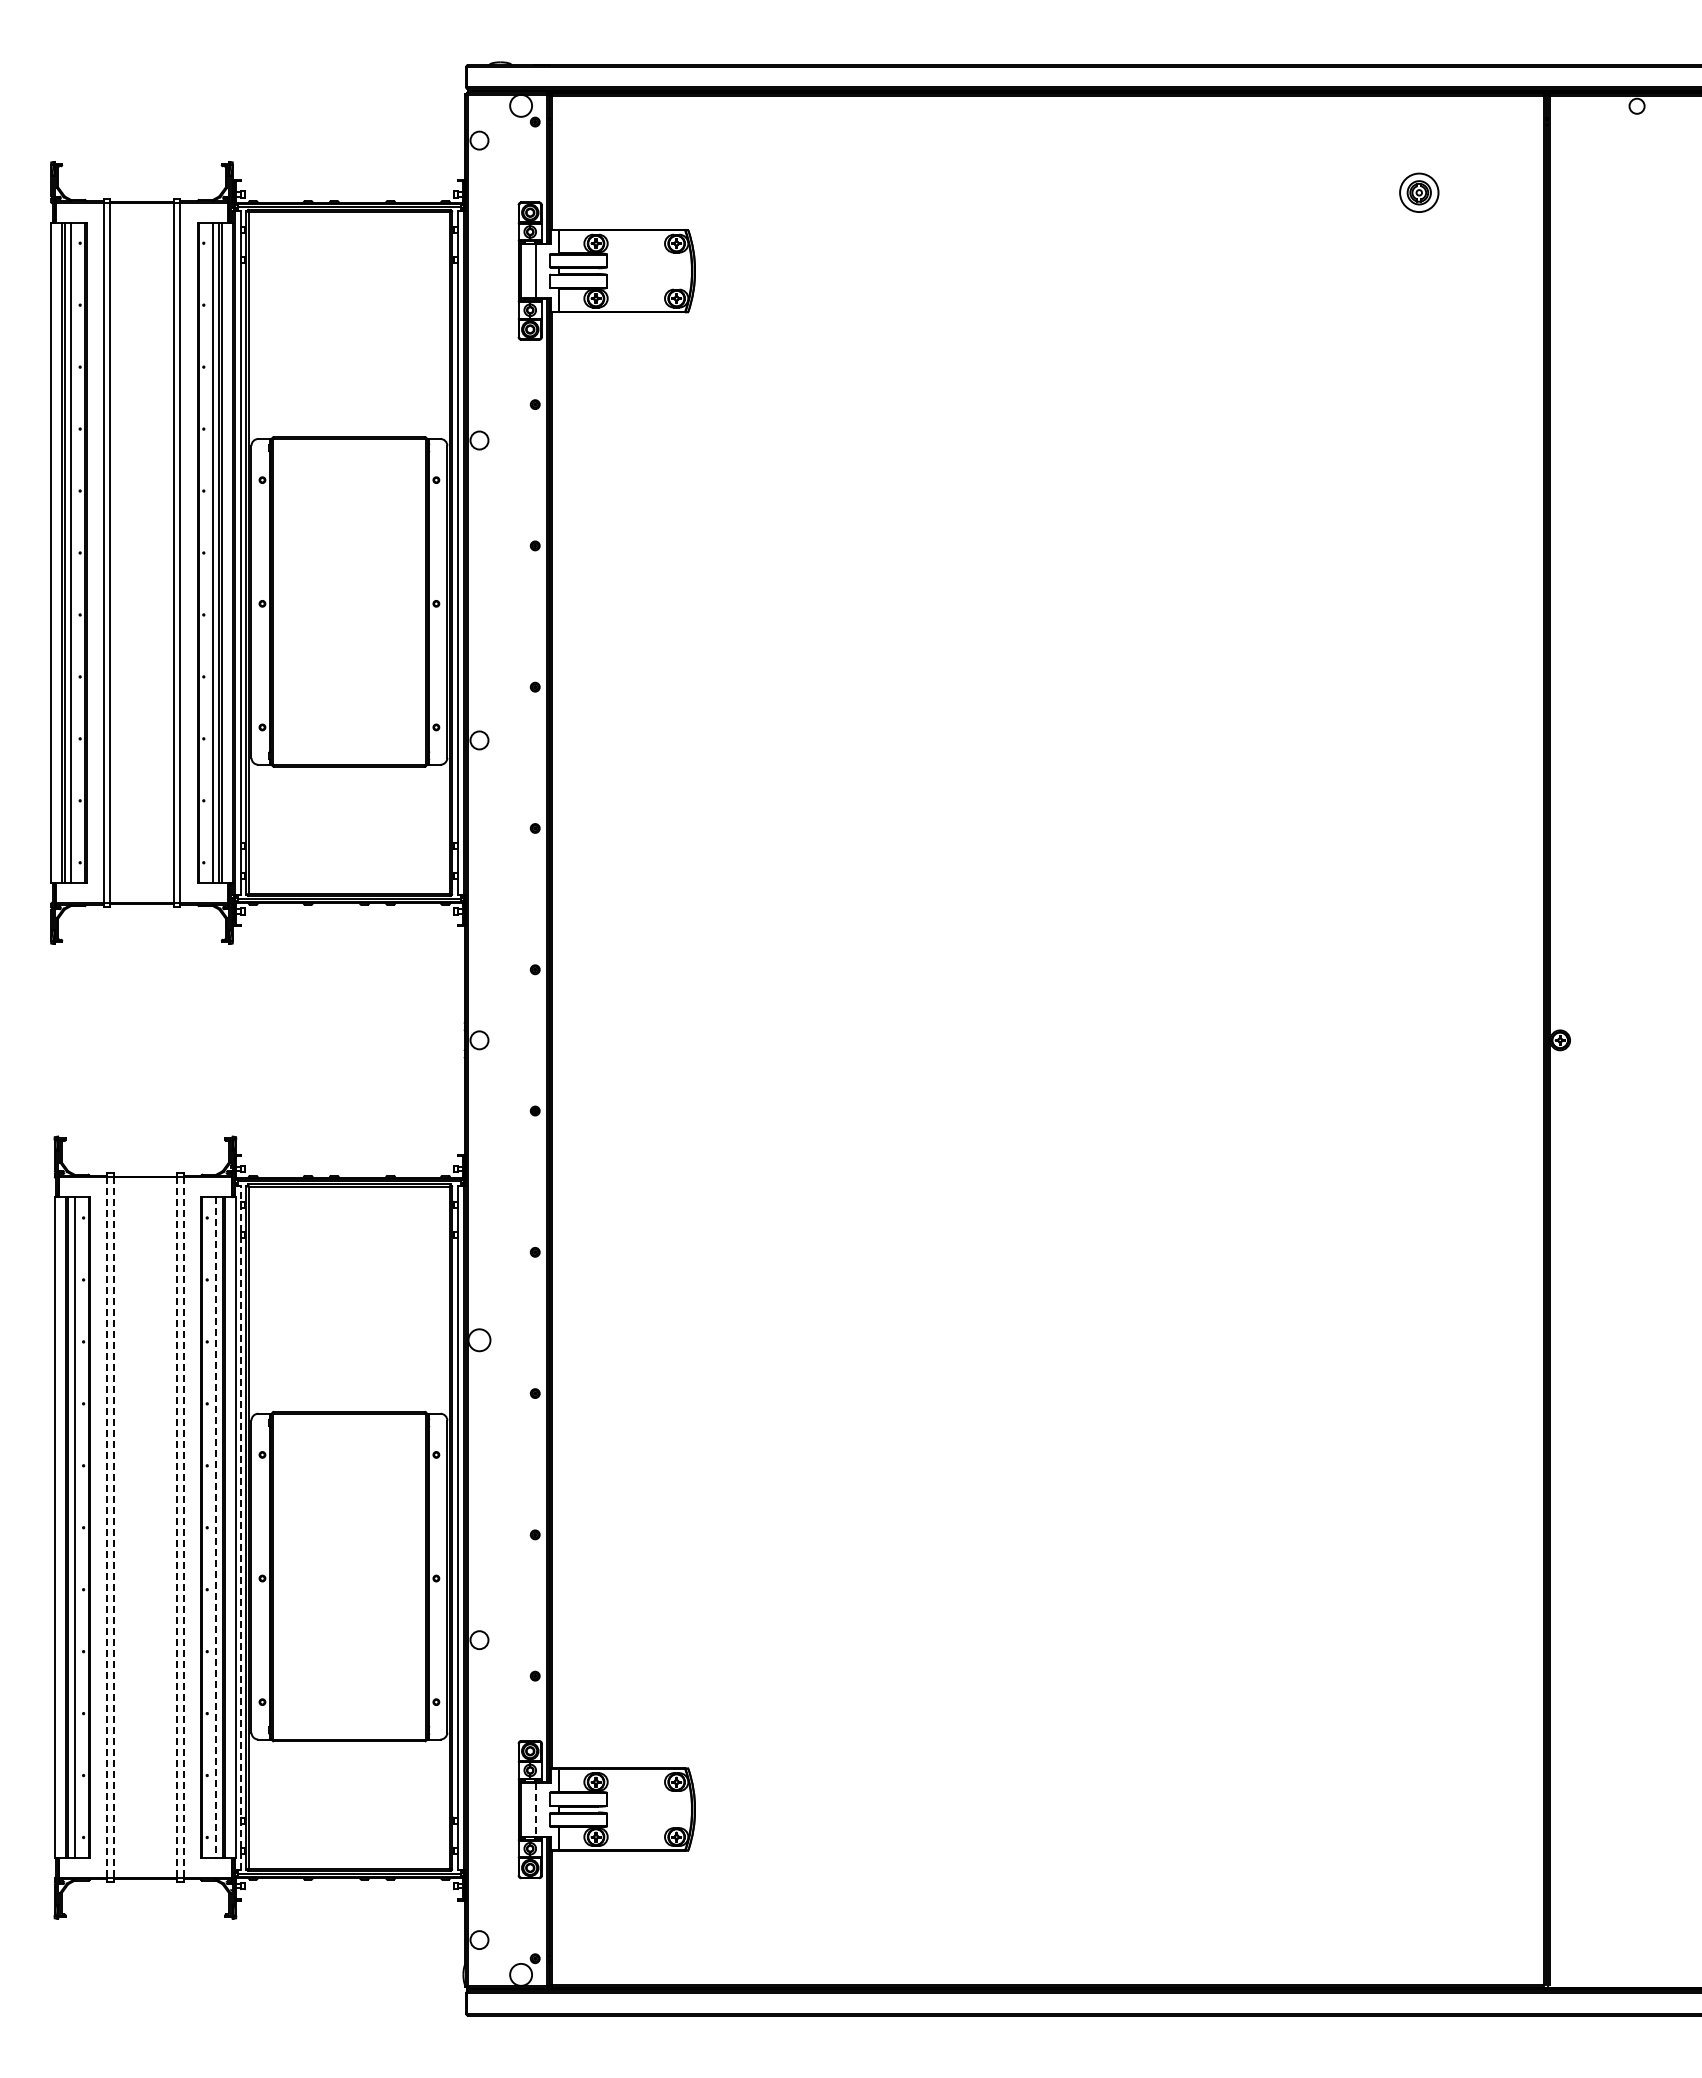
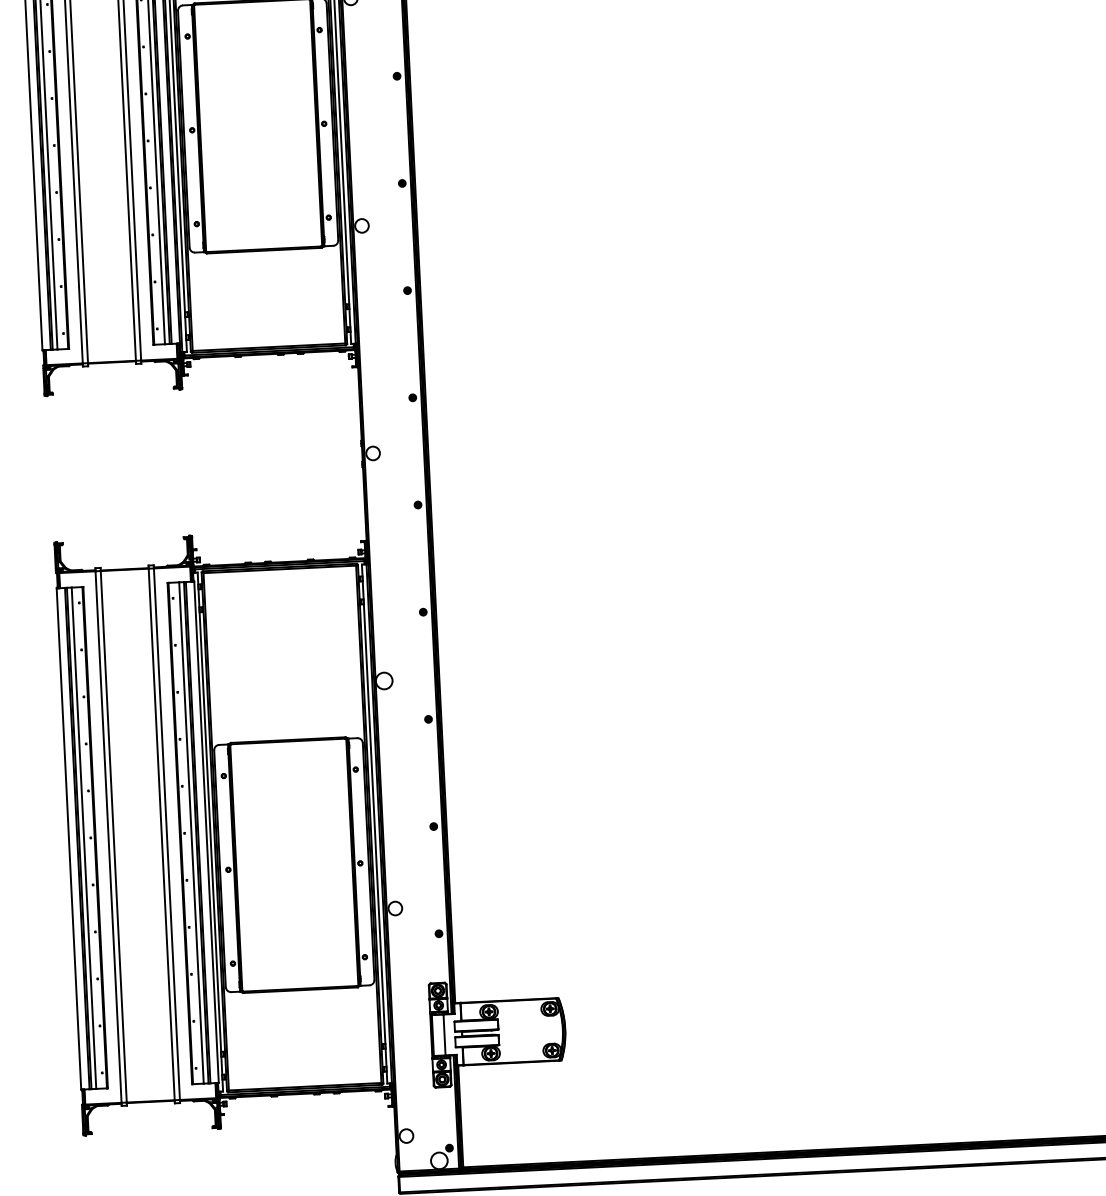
line: (241, 1527) -> (210, 831), dashed -> solid
line: (106, 1528) -> (108, 837), dashed -> solid
line: (113, 1528) -> (113, 837), dashed -> solid
line: (177, 1528) -> (162, 835), dashed -> solid
line: (183, 1528) -> (166, 834), dashed -> solid
line: (216, 1528) -> (191, 833), dashed -> solid
line: (536, 1809) -> (444, 1034), dashed -> solid

